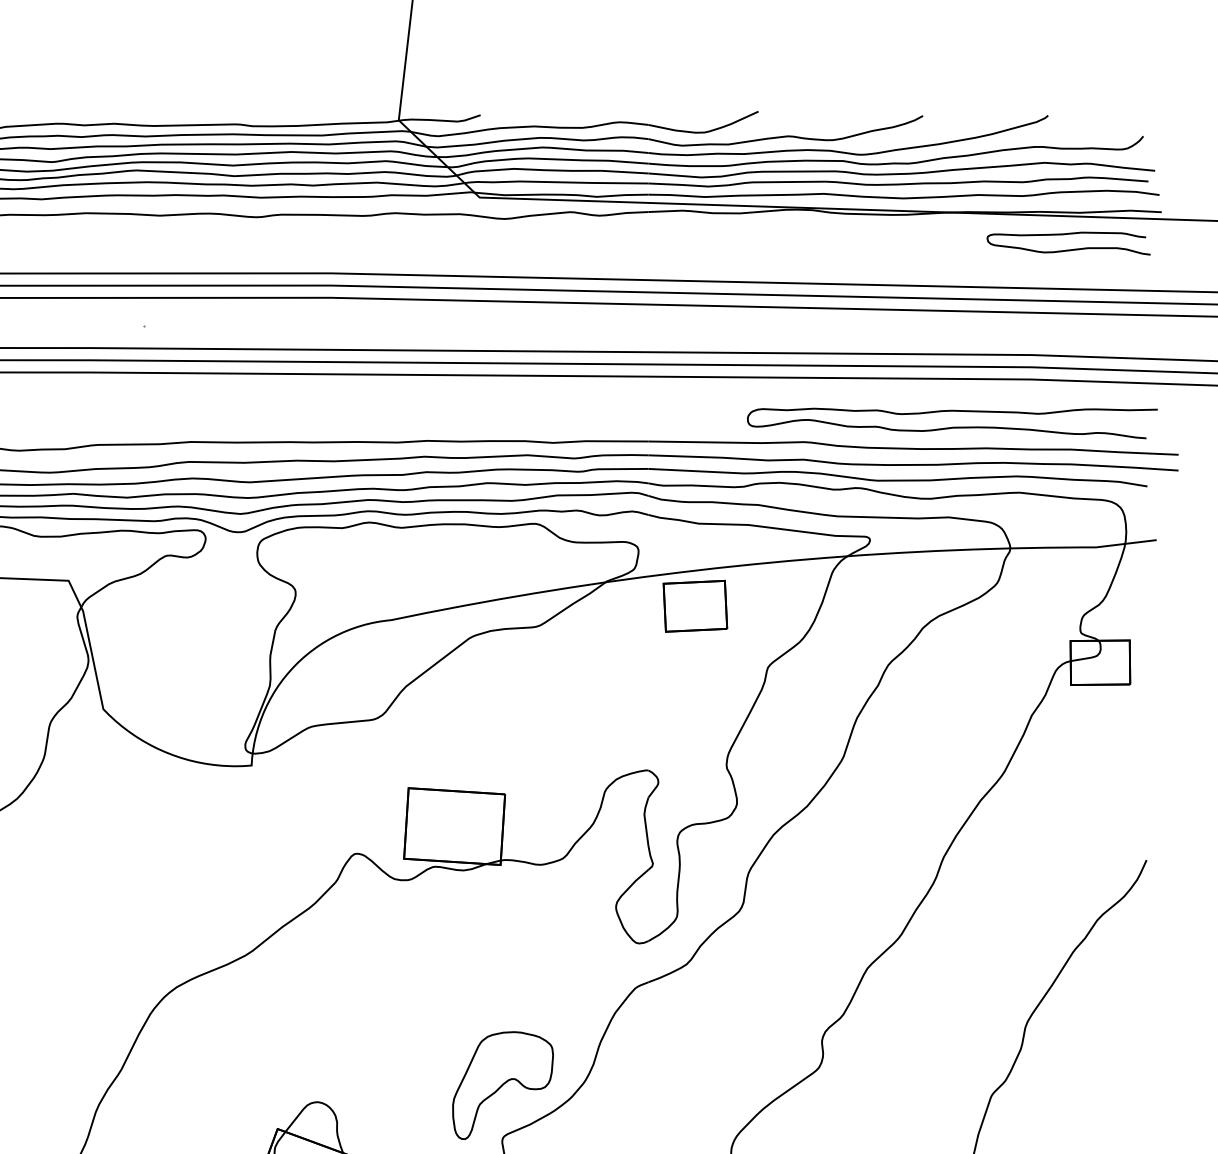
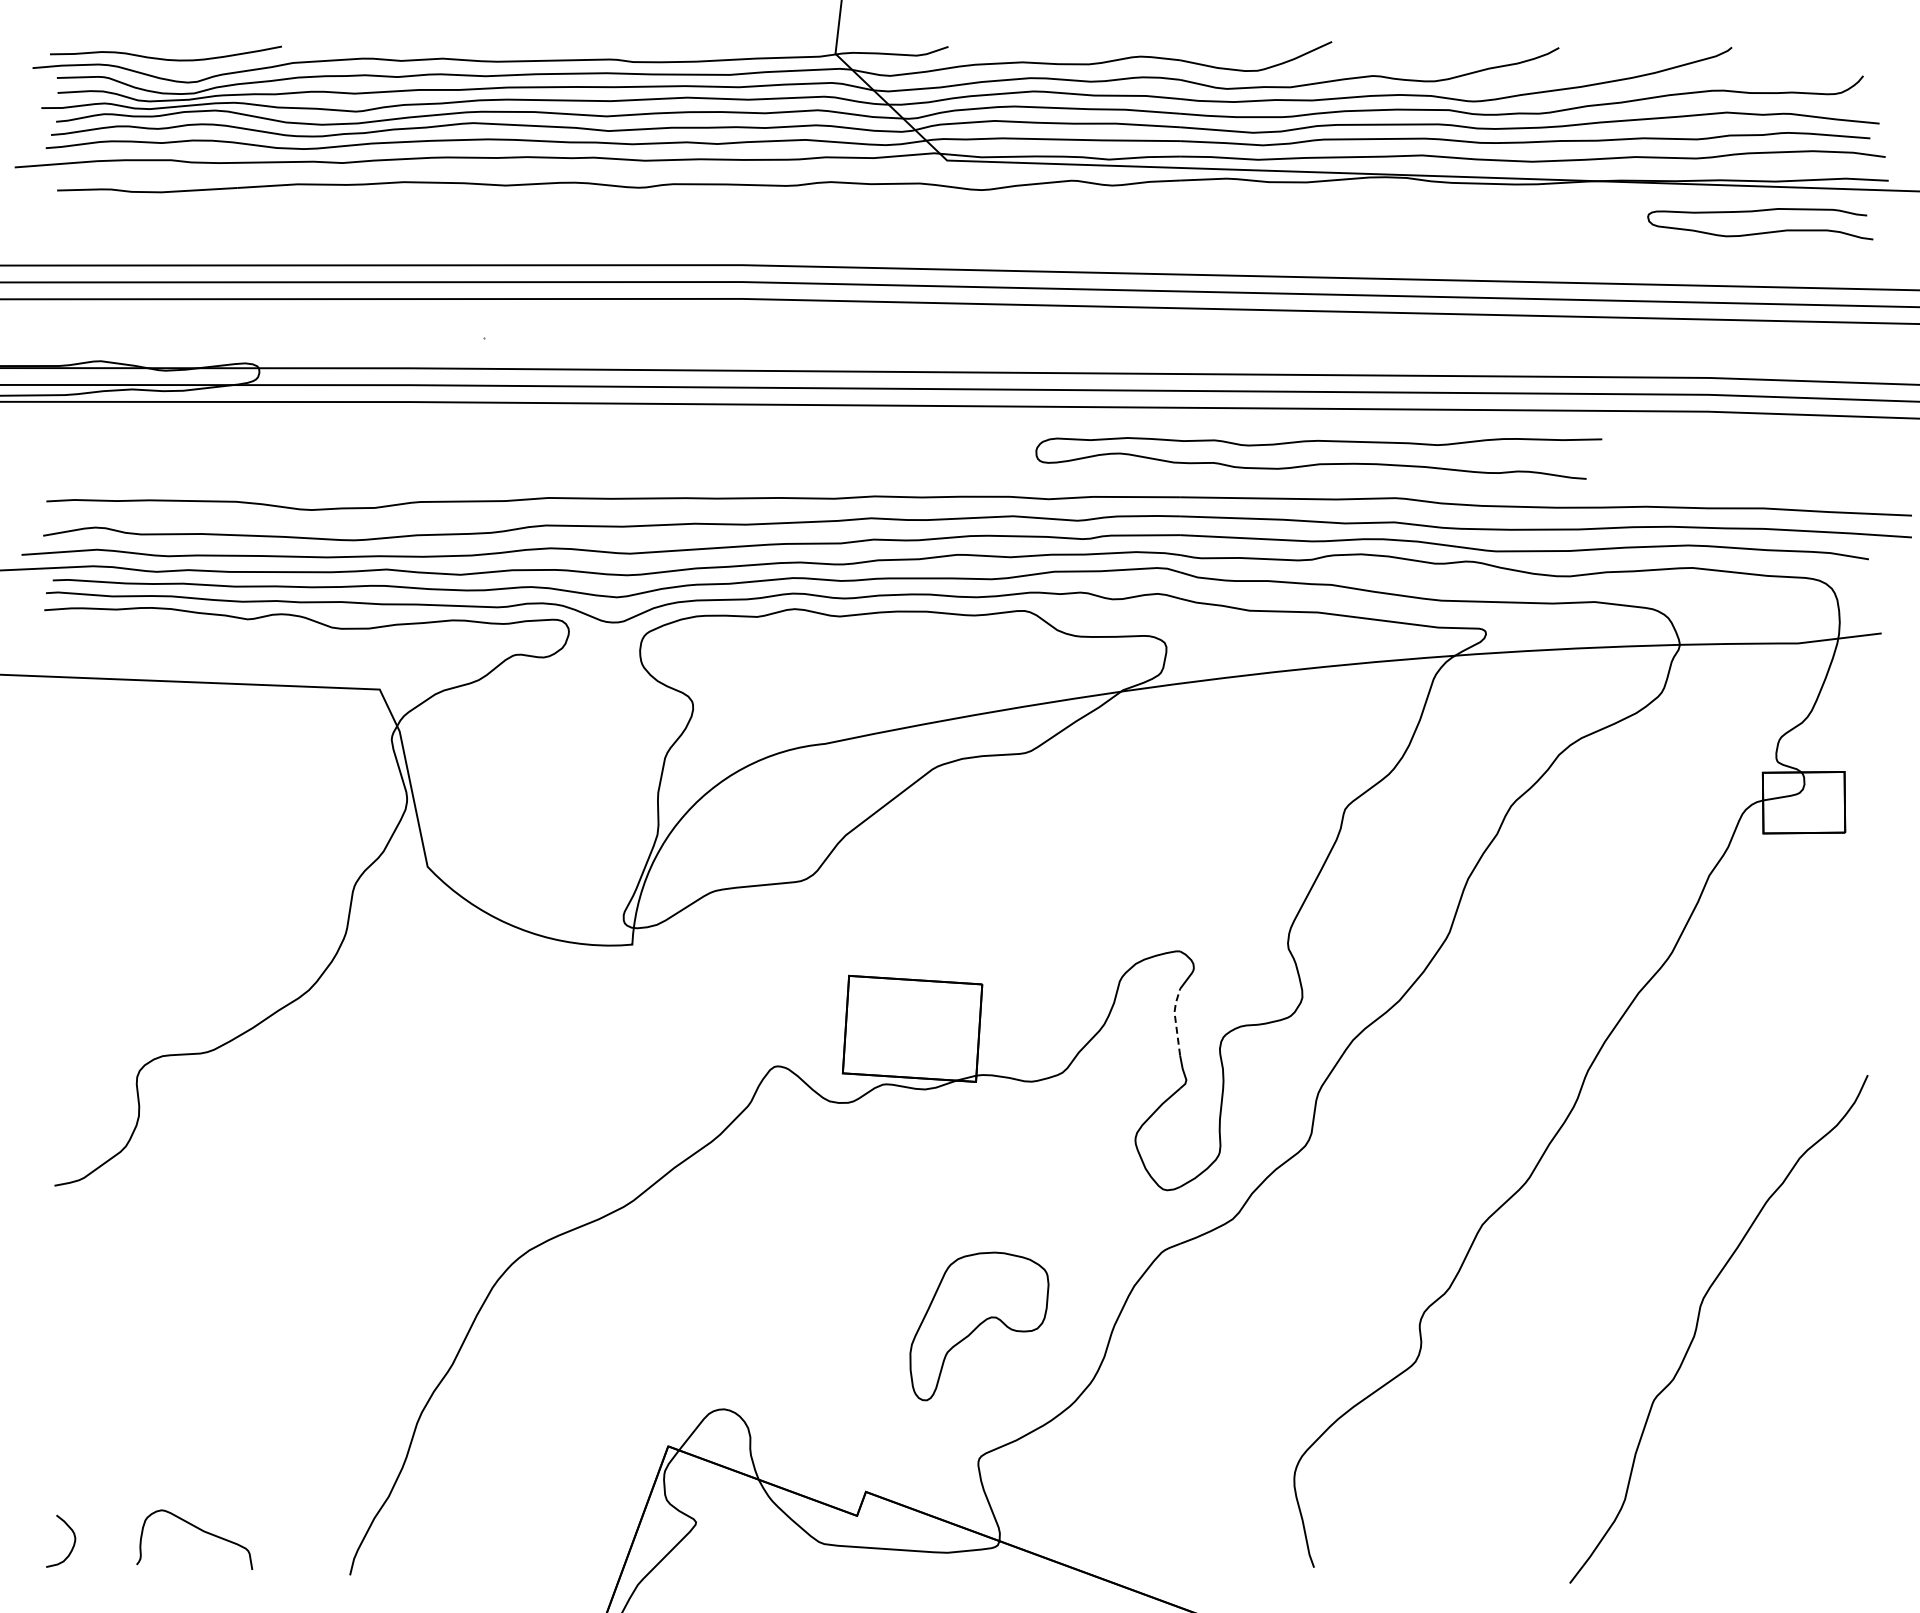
curve: (952, 427) -> (1318, 463), moved
part: (695, 606) -> (1244, 724), removed
line: (645, 820) -> (1175, 1020), solid -> dashed
part: (503, 1085) -> (979, 1326), moved

